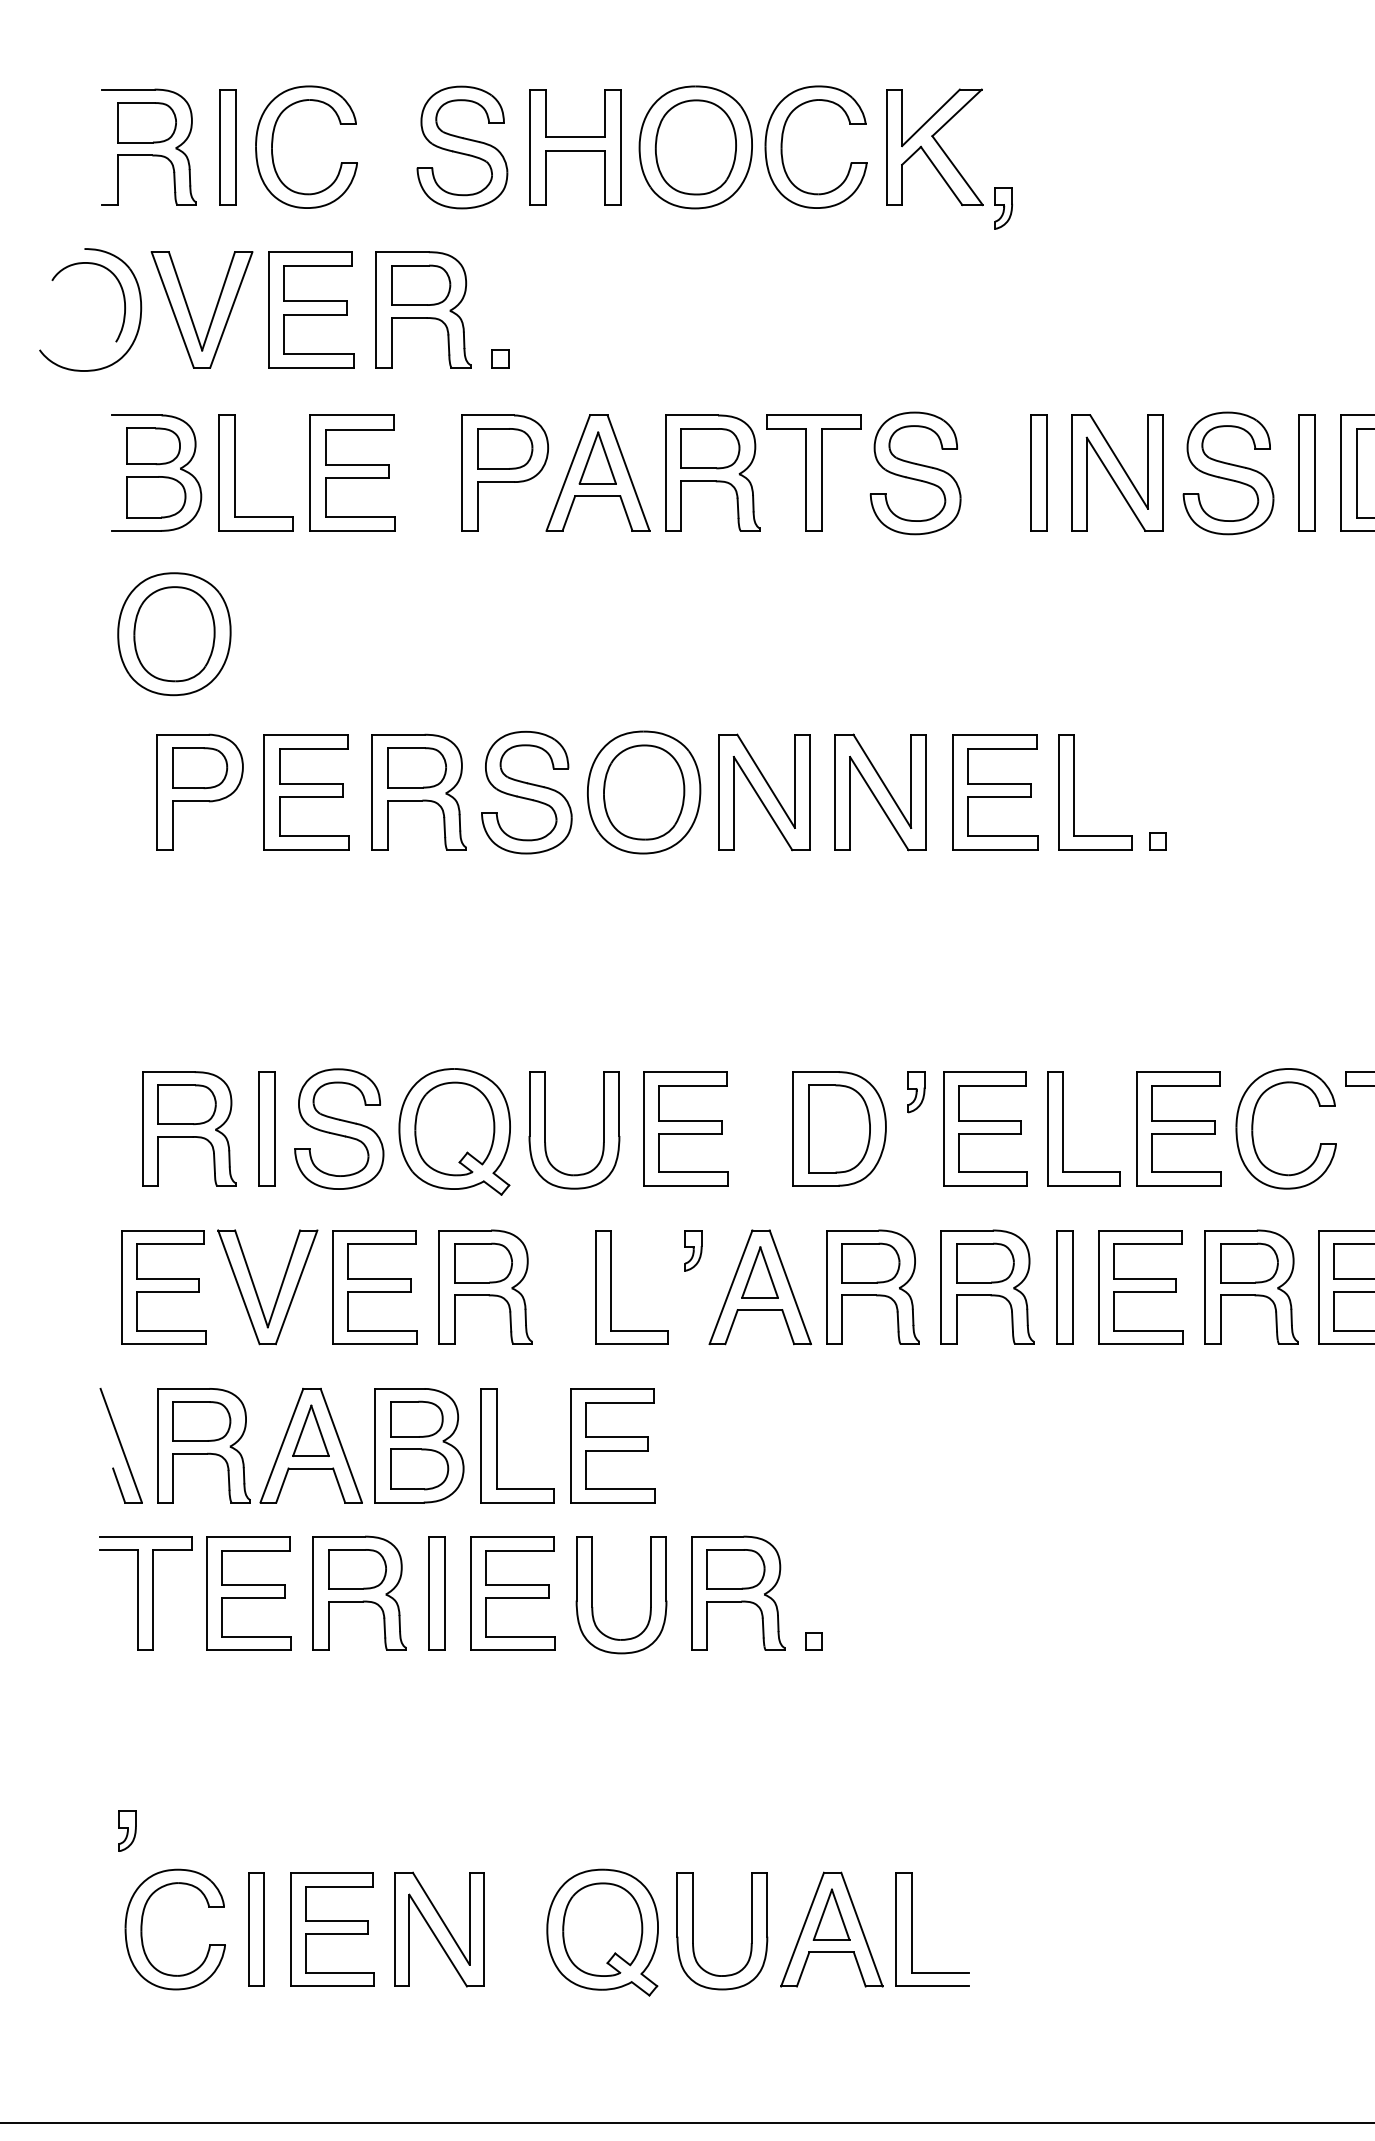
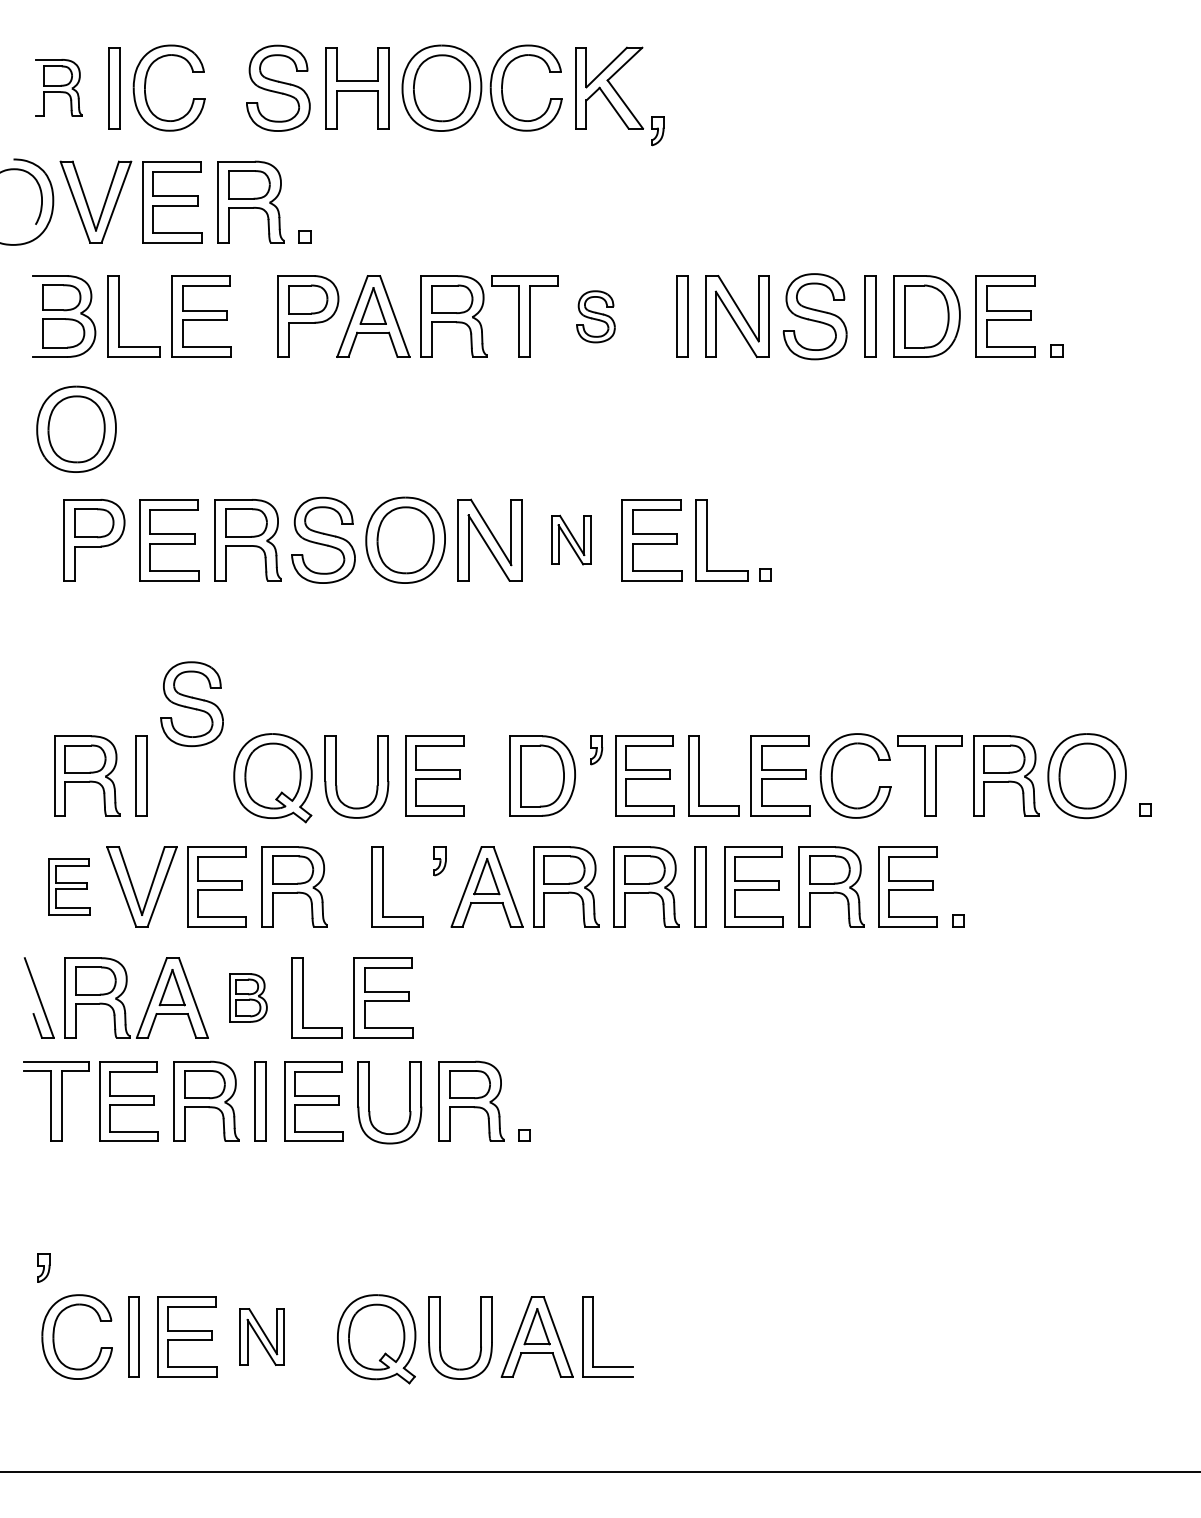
part: (148, 146) -> (58, 87), size x0.7
part: (914, 473) -> (595, 316), size x0.6
part: (880, 791) -> (571, 539), size x0.6
part: (338, 1129) -> (191, 704), moved
part: (162, 1286) -> (68, 886), size x0.7
part: (419, 1444) -> (248, 997), size x0.6
part: (439, 1928) -> (262, 1336), size x0.7

